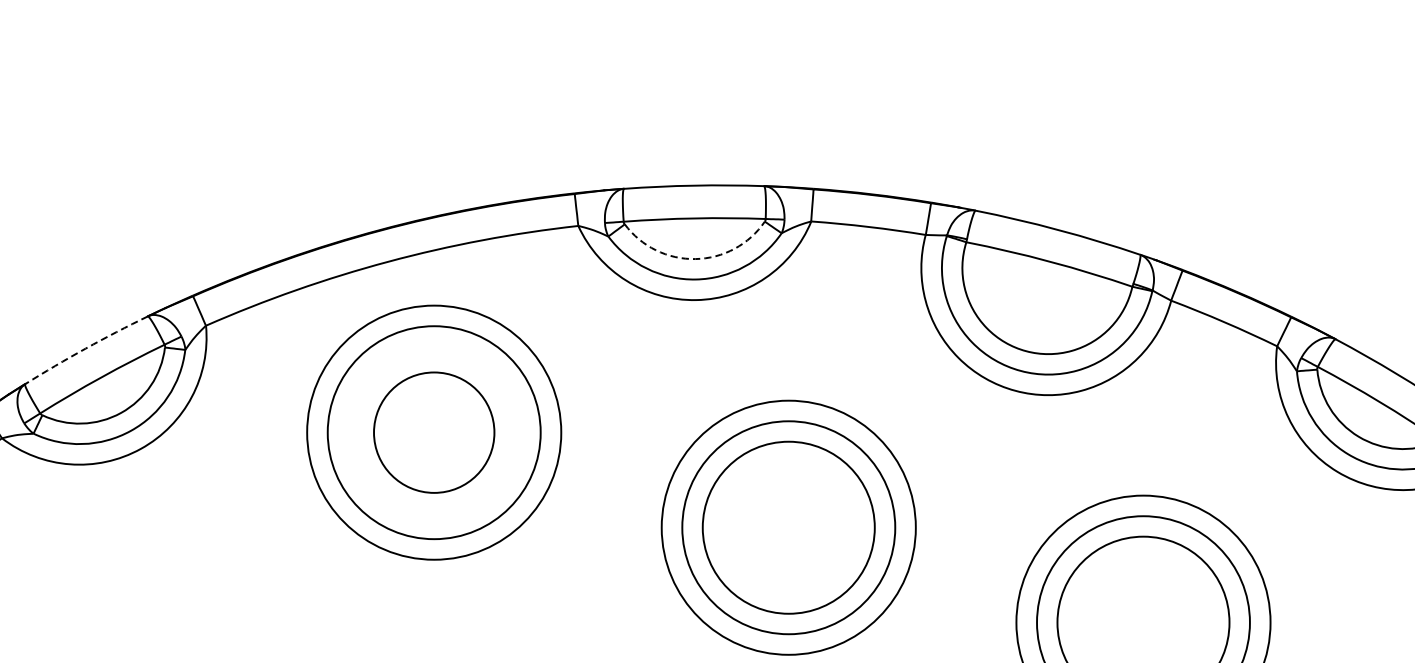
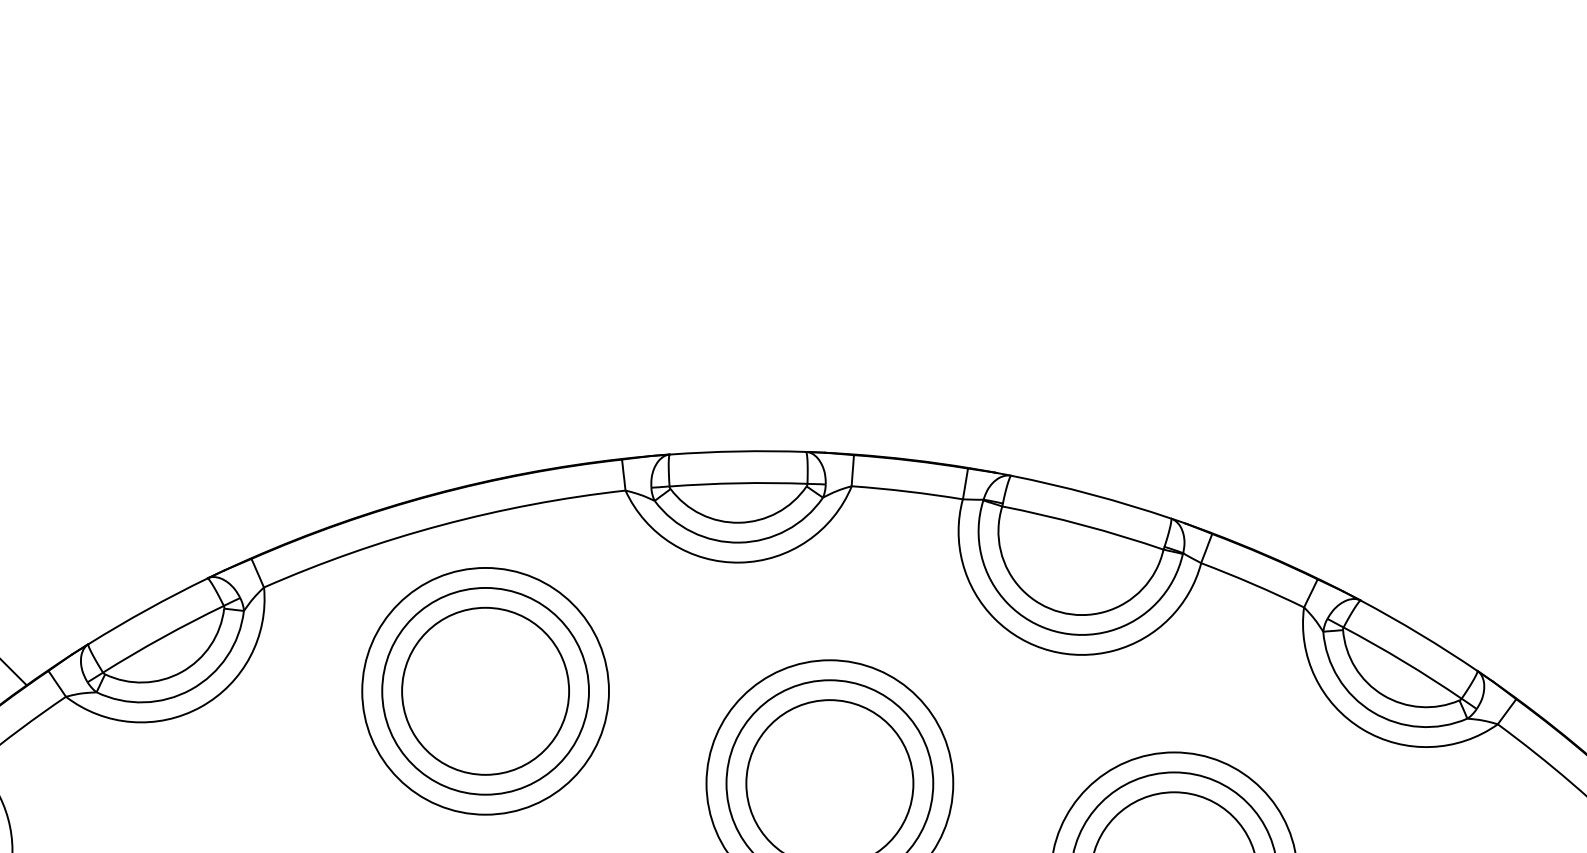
arc: (695, 258) -> (739, 522), dashed -> solid
arc: (85, 348) -> (147, 609), dashed -> solid
circle: (434, 431) -> (485, 690), size x1.43

